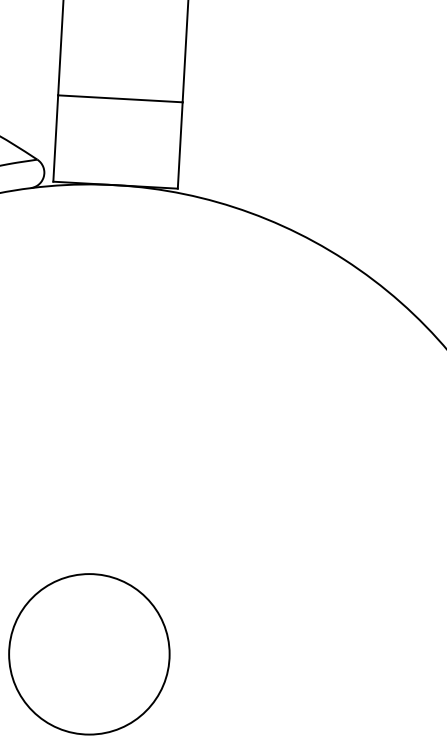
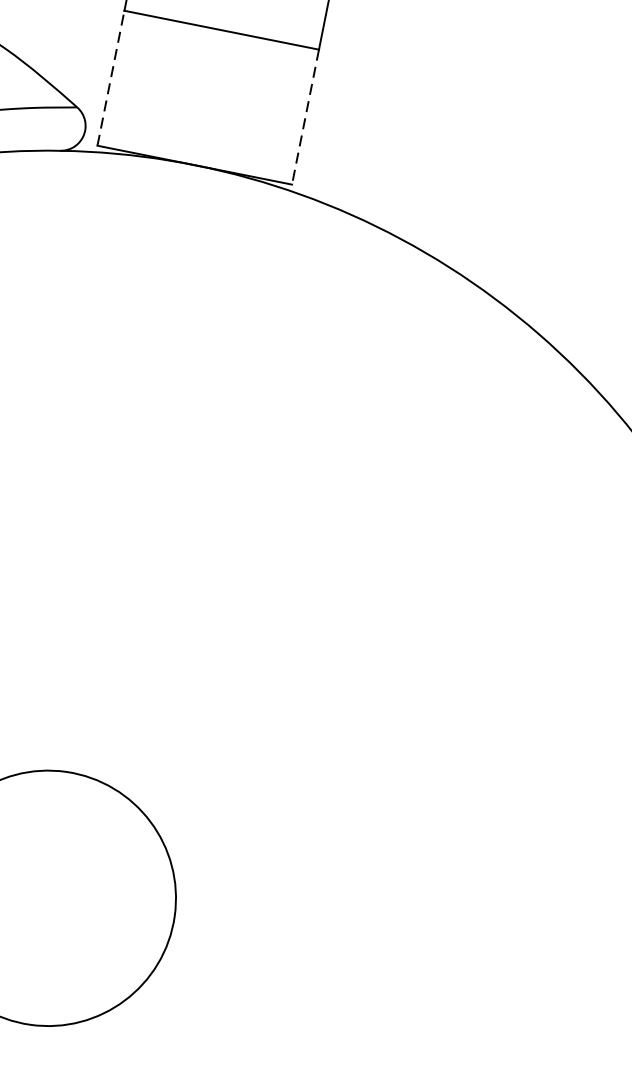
line: (55, 138) -> (110, 78), solid -> dashed
line: (180, 145) -> (305, 117), solid -> dashed

